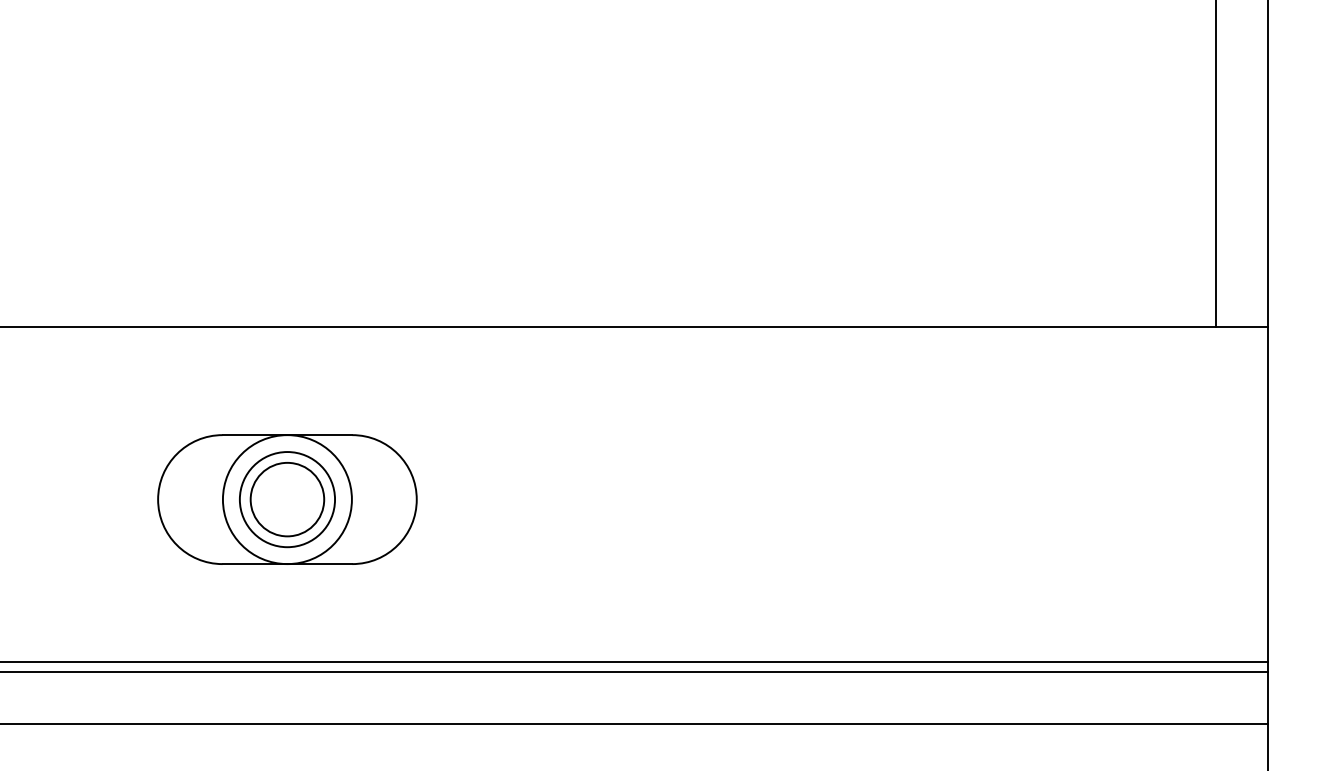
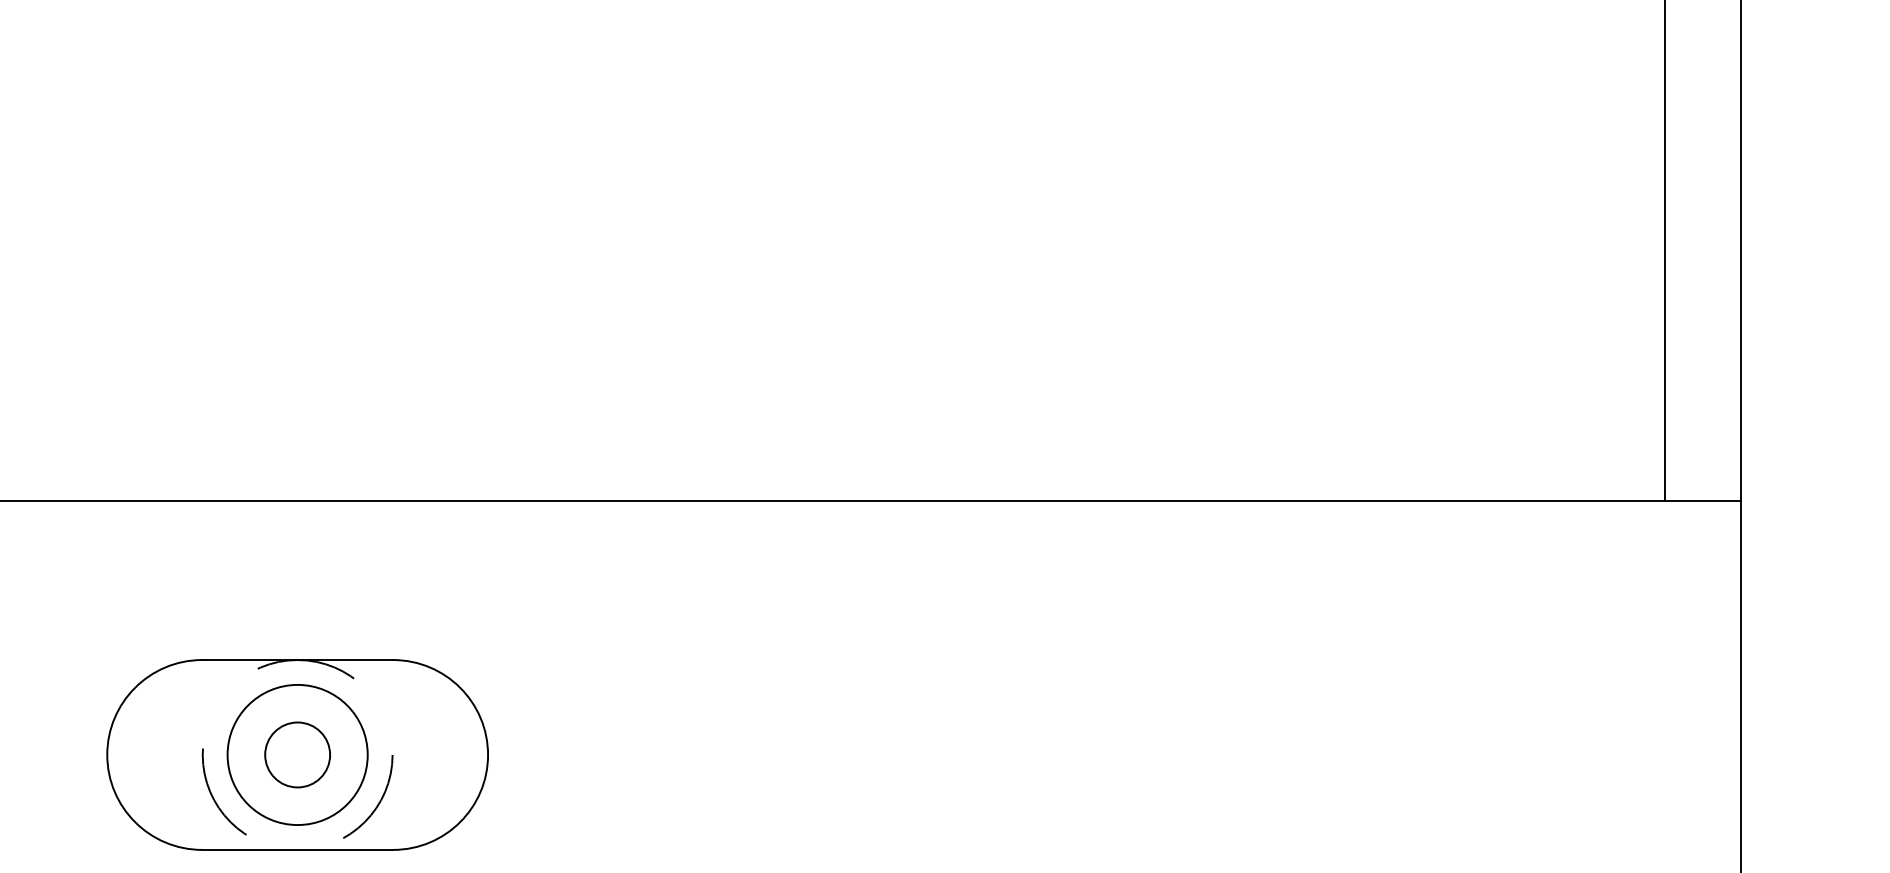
circle: (286, 499) -> (296, 754), solid -> dashed
circle: (287, 499) -> (297, 754), size x0.6

